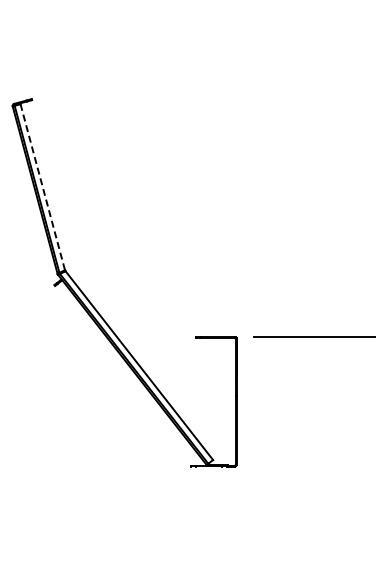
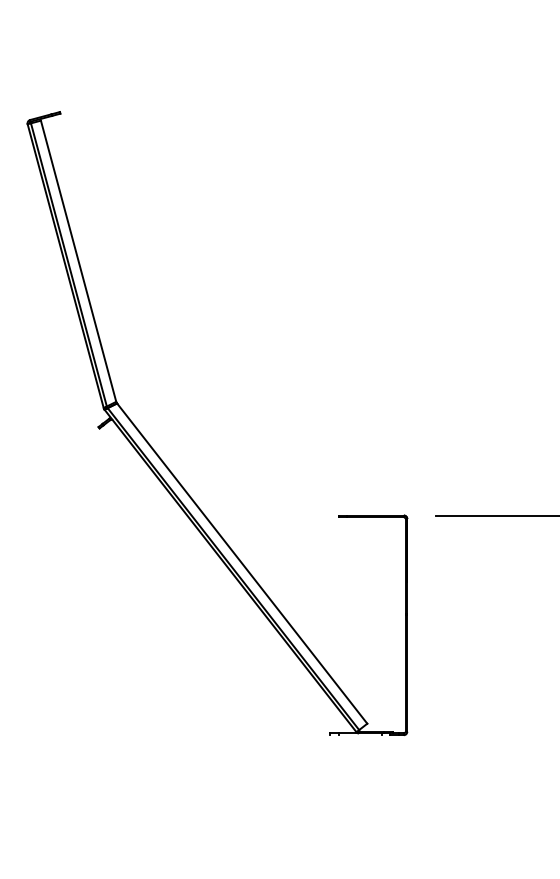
line: (42, 187) -> (78, 261), dashed -> solid

